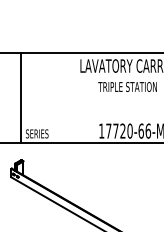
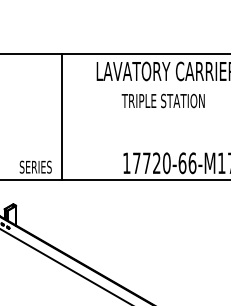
line: (20, 98) -> (61, 117), moved

